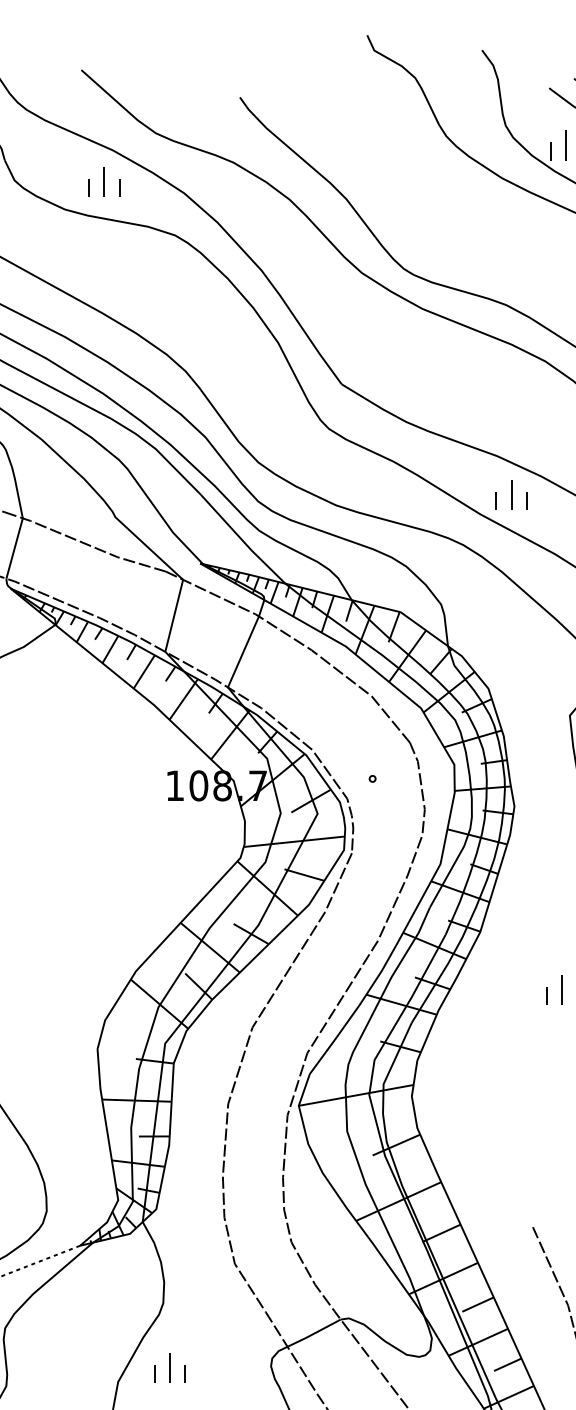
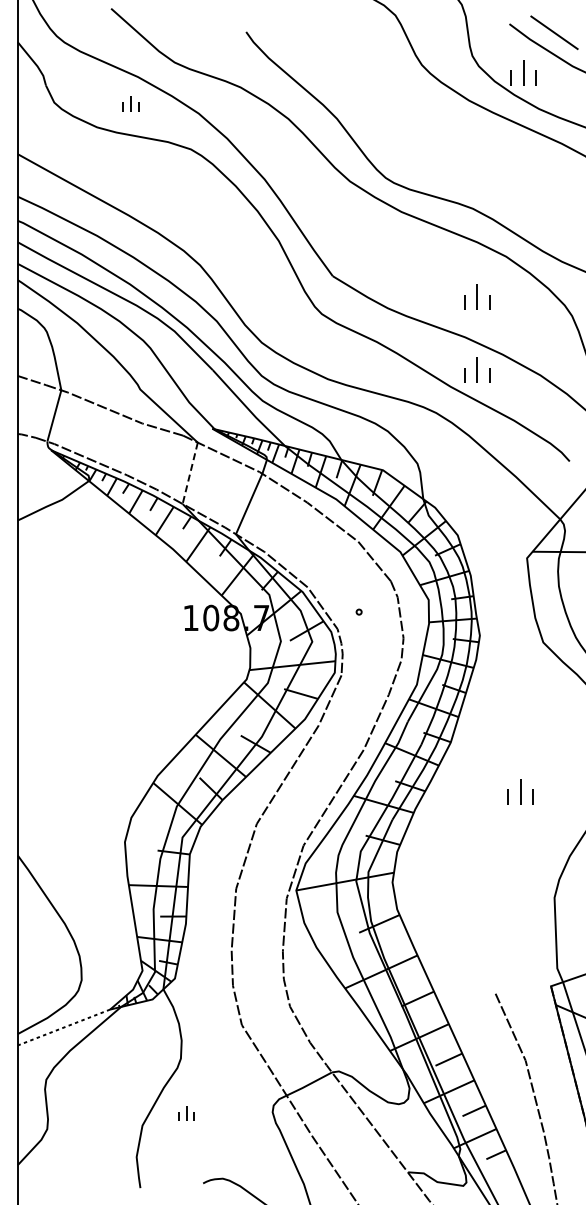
part: (104, 181) -> (130, 103), size x0.6
part: (511, 408) -> (477, 296), added
line: (174, 616) -> (190, 473), solid -> dashed
part: (169, 1367) -> (186, 1113), size x0.6

